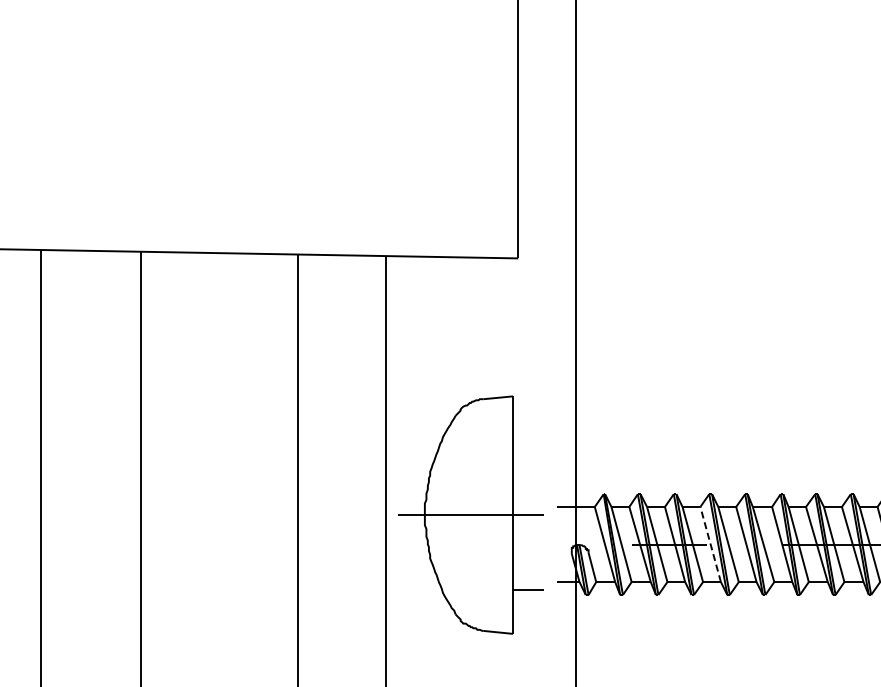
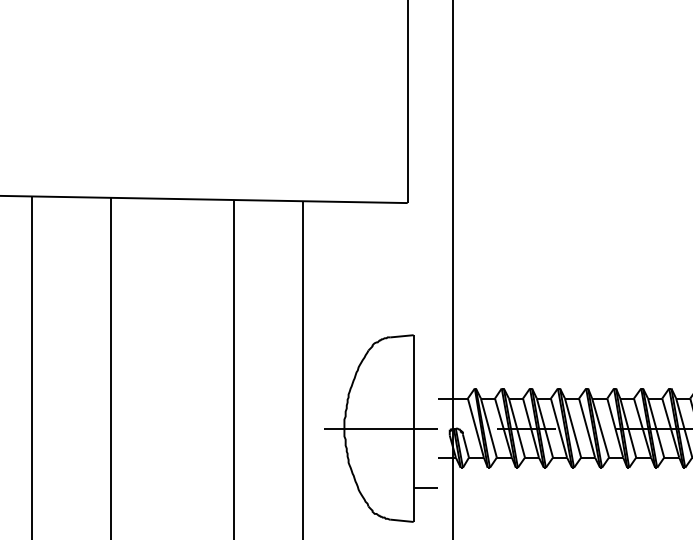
part: (470, 514) -> (380, 428), moved
line: (710, 544) -> (558, 428), dashed -> solid

